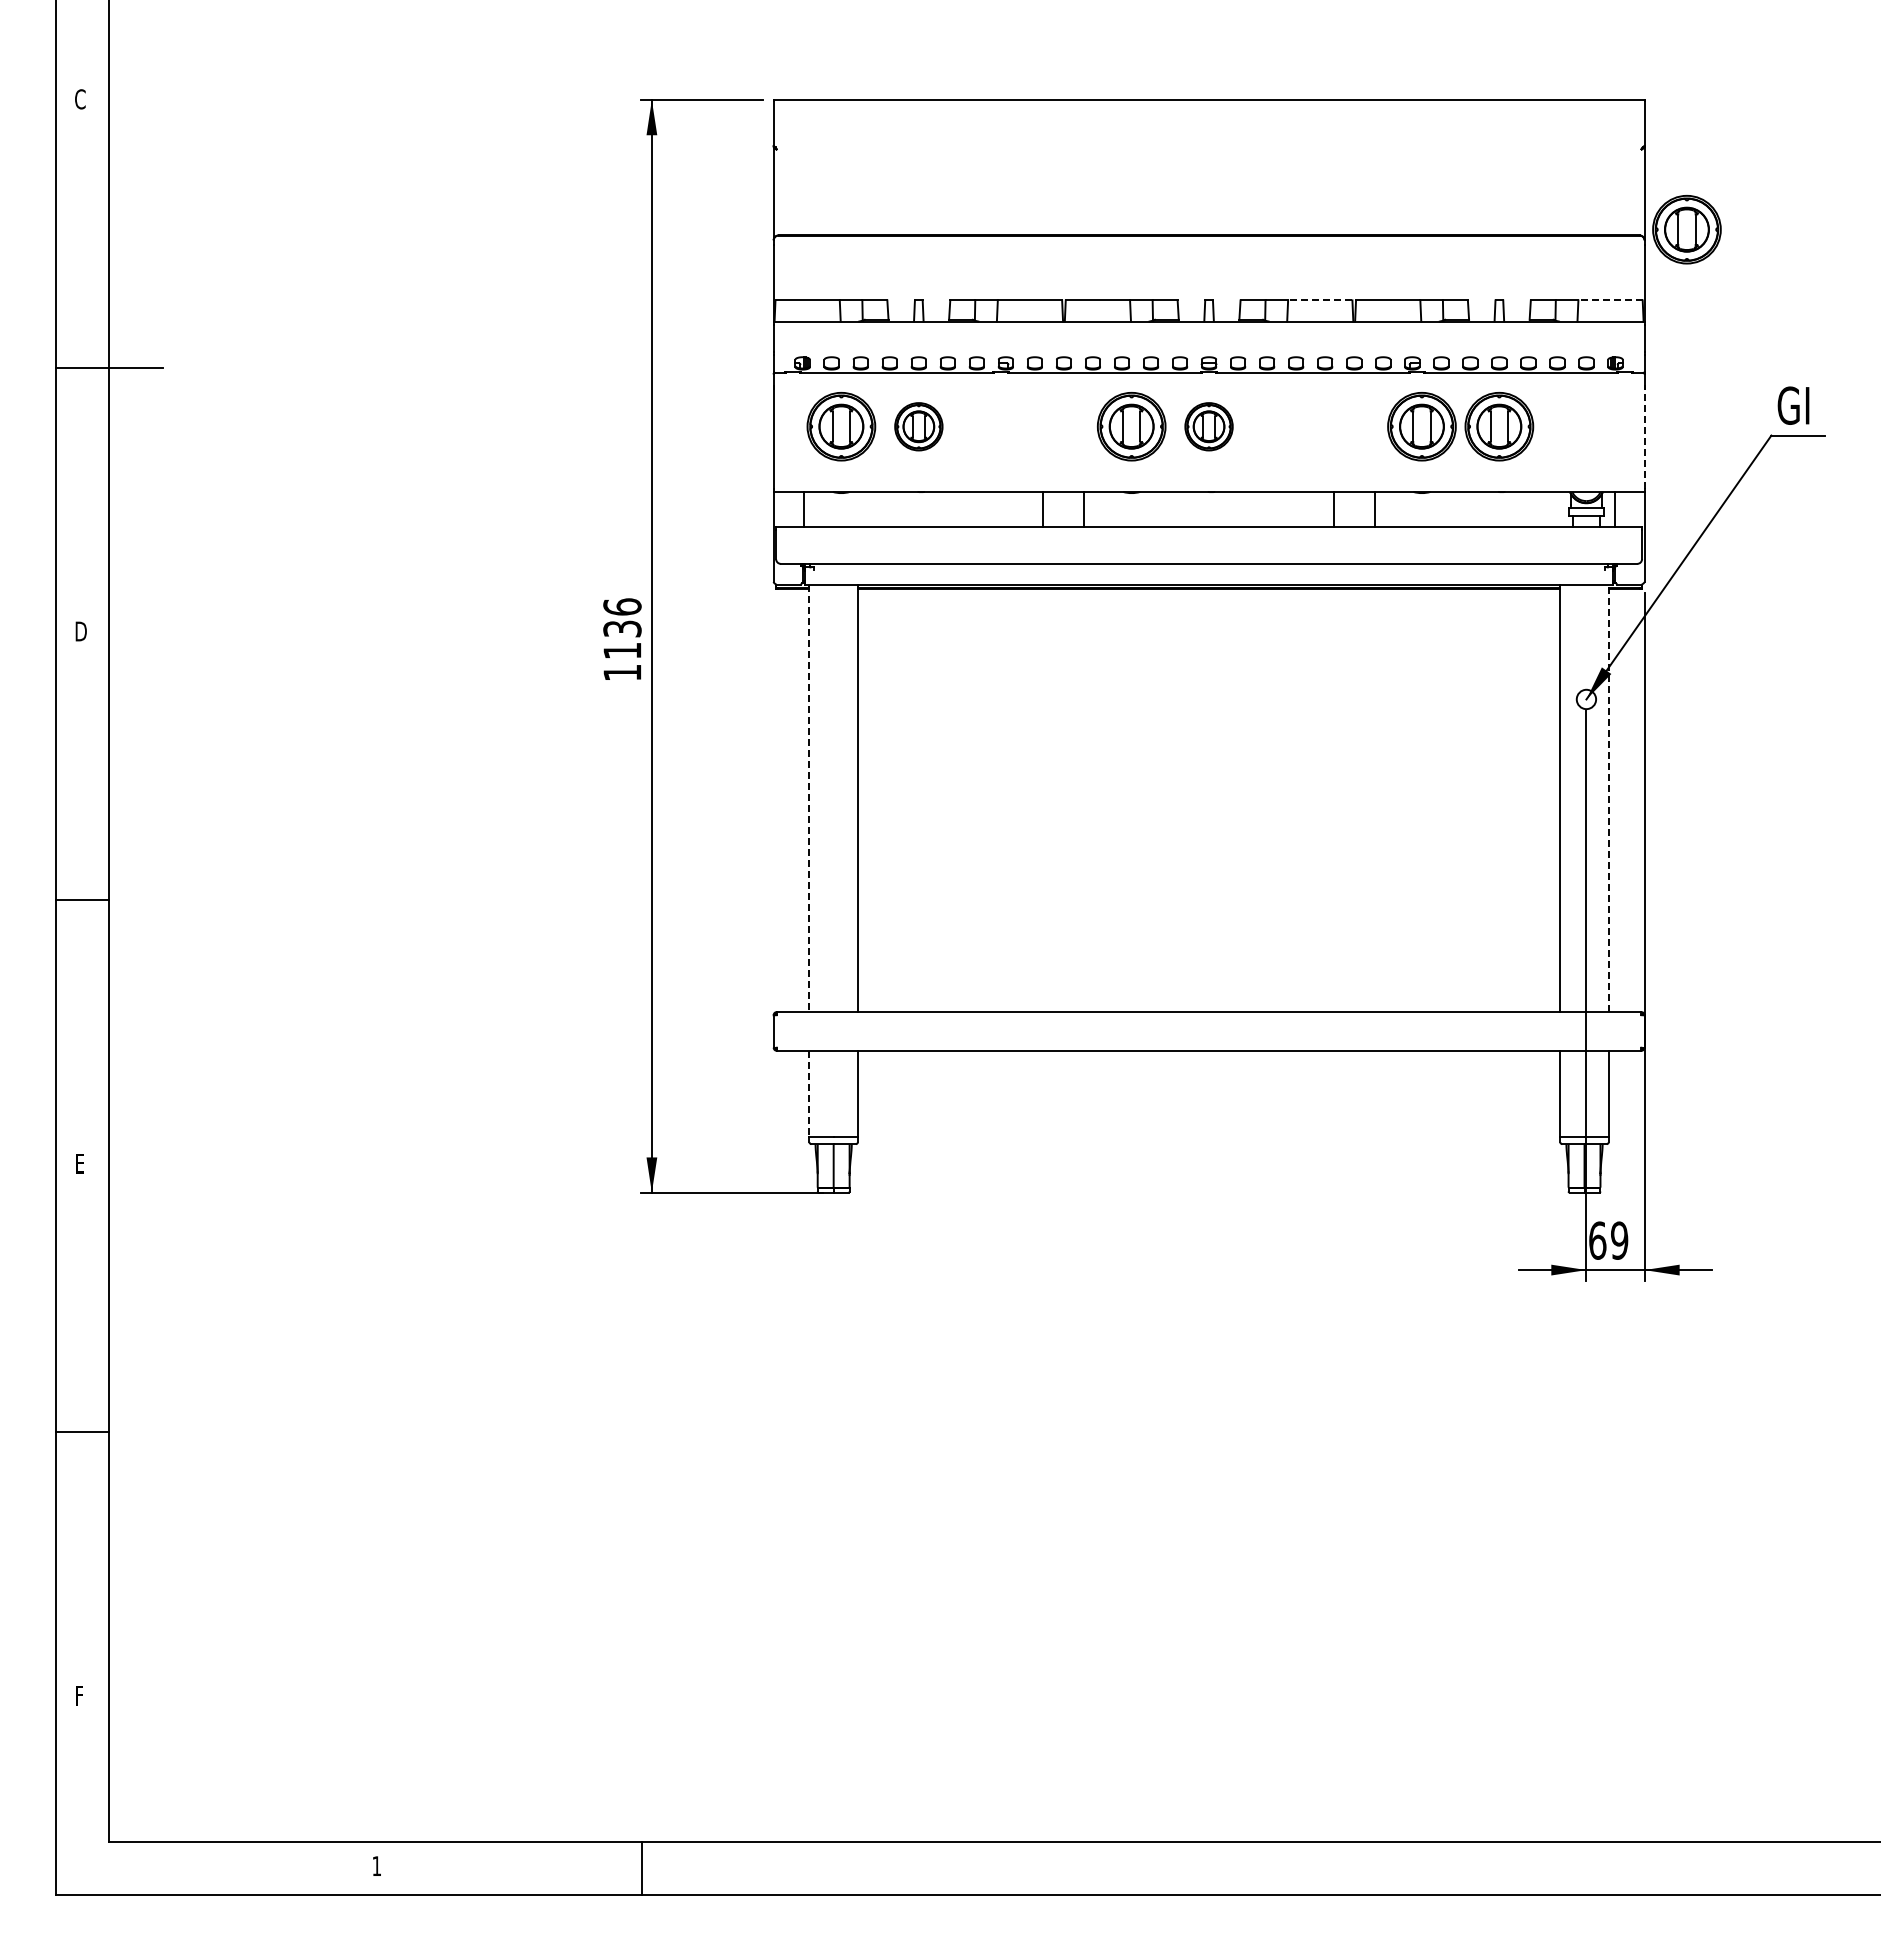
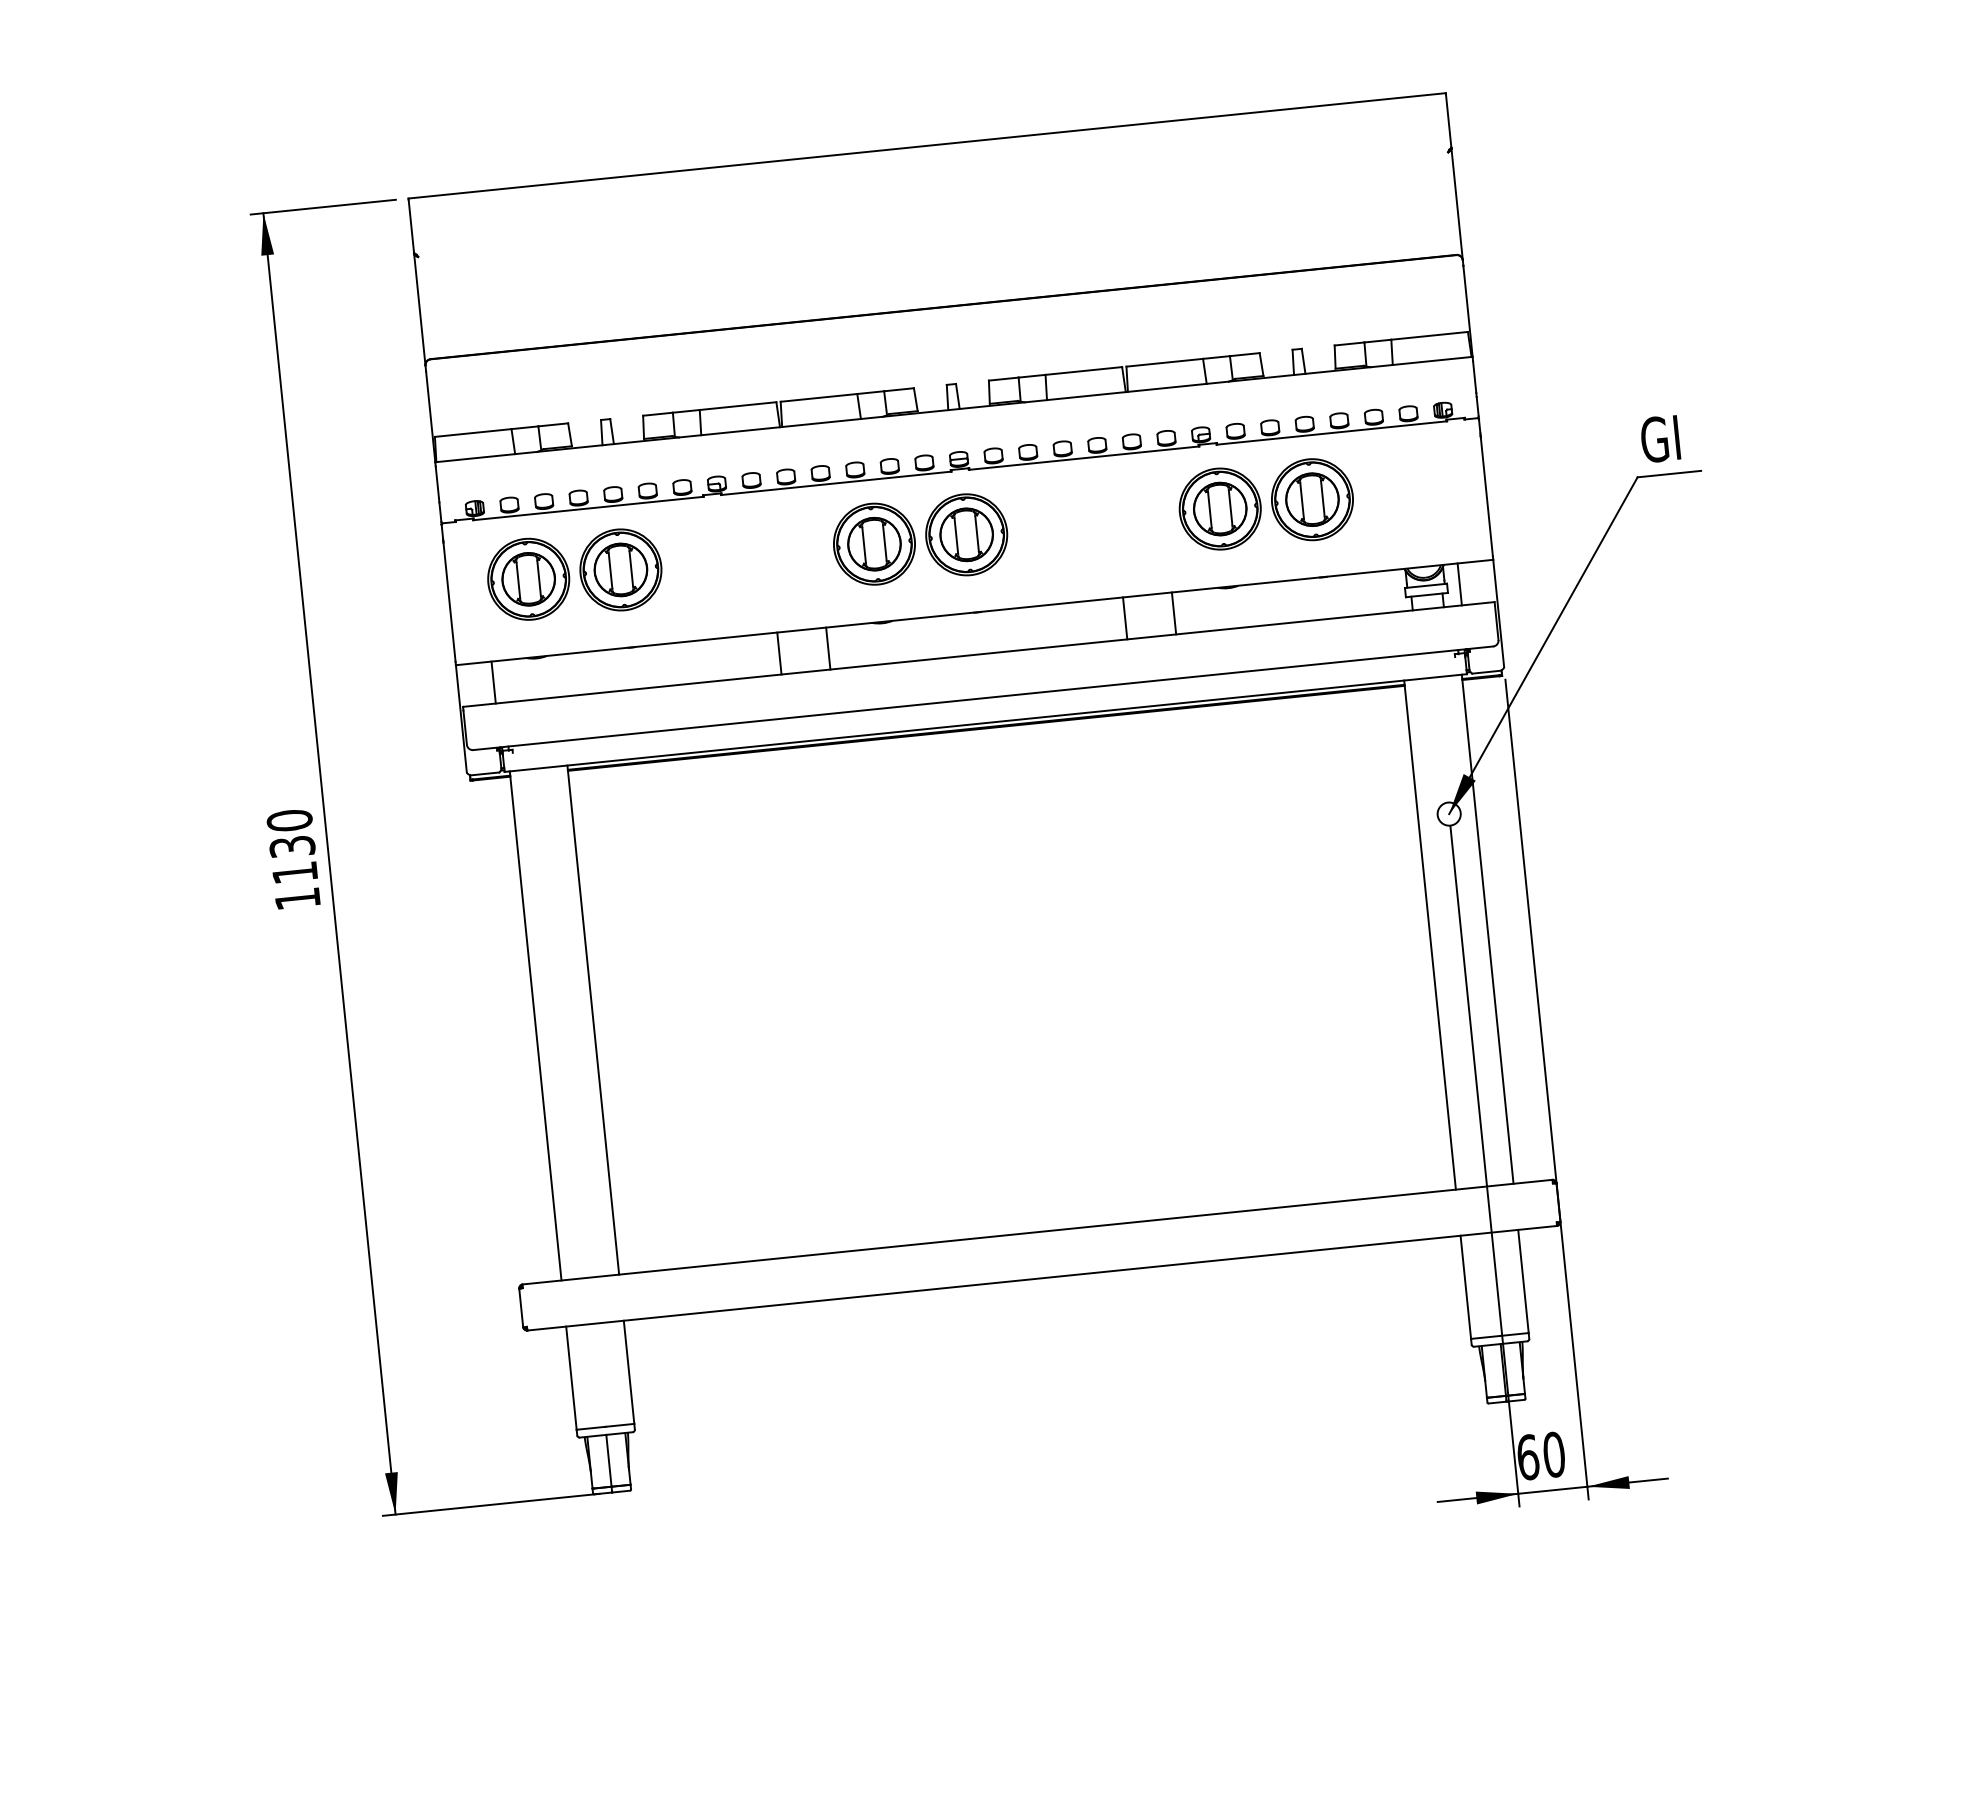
part: (1686, 229) -> (1511, 242), removed
line: (1319, 300) -> (1082, 371), dashed -> solid
line: (1610, 300) -> (1429, 335), dashed -> solid
part: (918, 426) -> (620, 569), size x1.43
part: (1208, 426) -> (965, 534), size x1.43
line: (1644, 439) -> (1486, 497), dashed -> solid
text: (622, 606) -> (289, 819), 1136 -> 1130
line: (809, 798) -> (535, 1026), dashed -> solid
line: (1608, 798) -> (1487, 929), dashed -> solid
line: (809, 1094) -> (571, 1378), dashed -> solid
text: (1619, 1240) -> (1554, 1454), 69 -> 60

